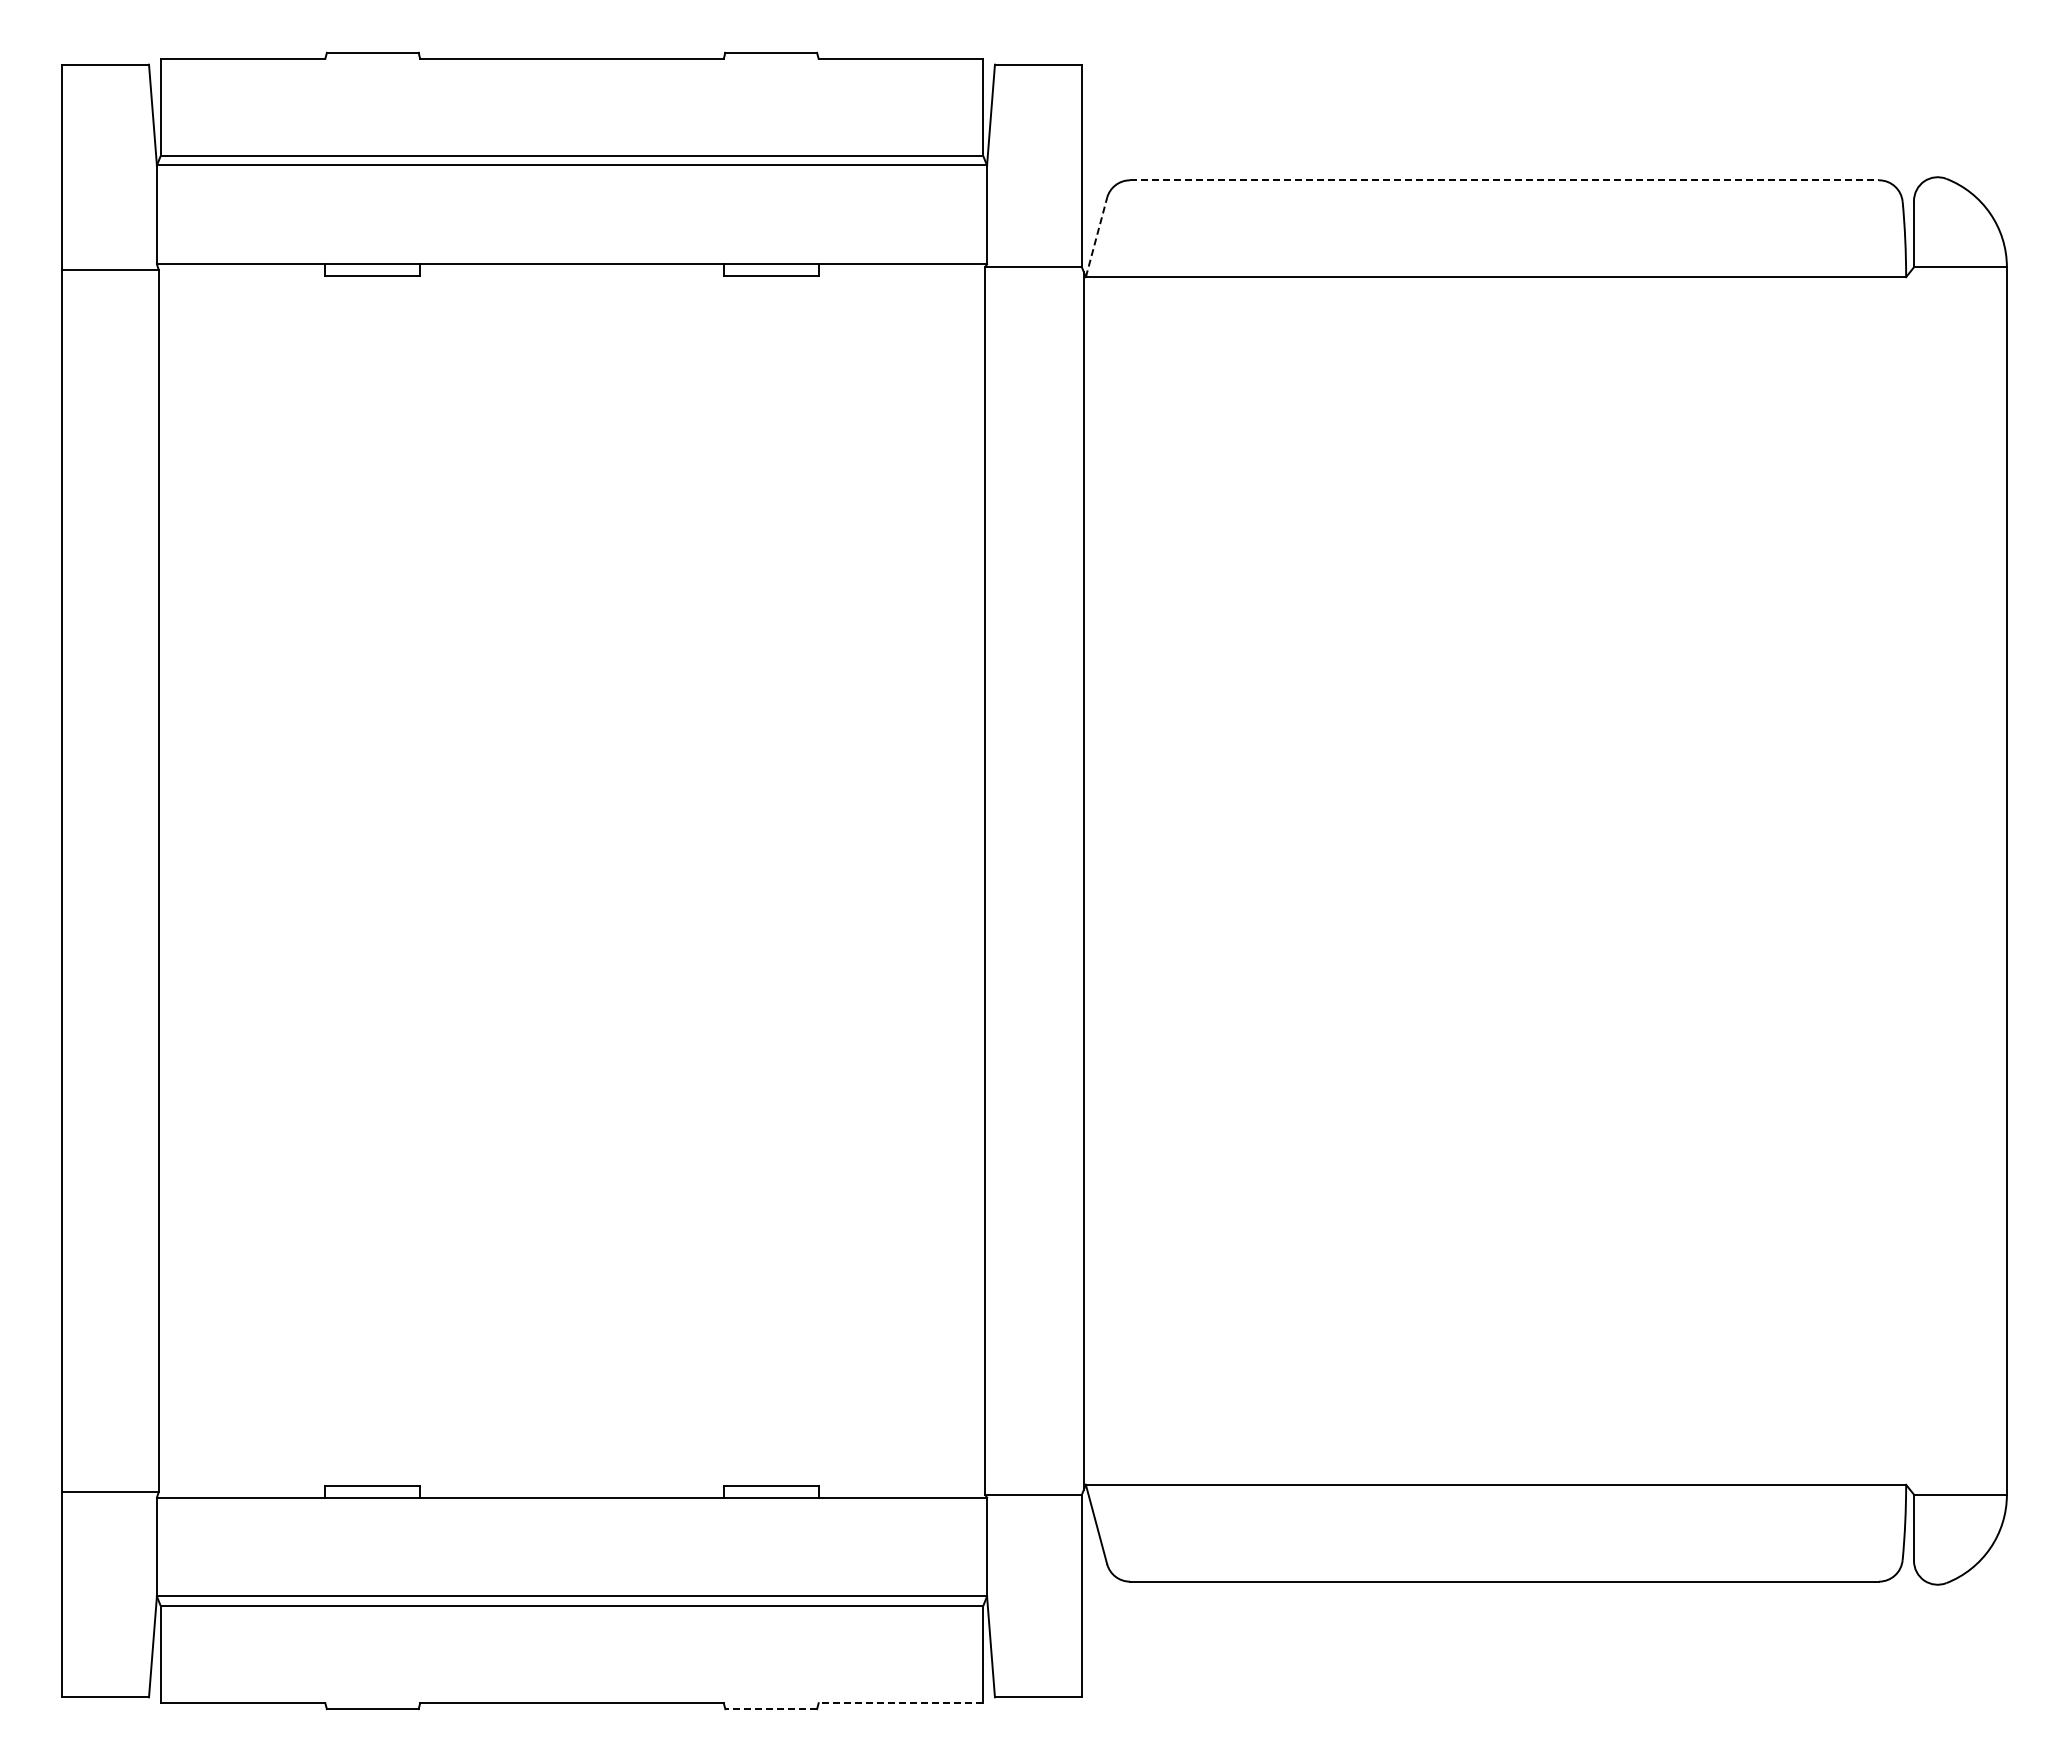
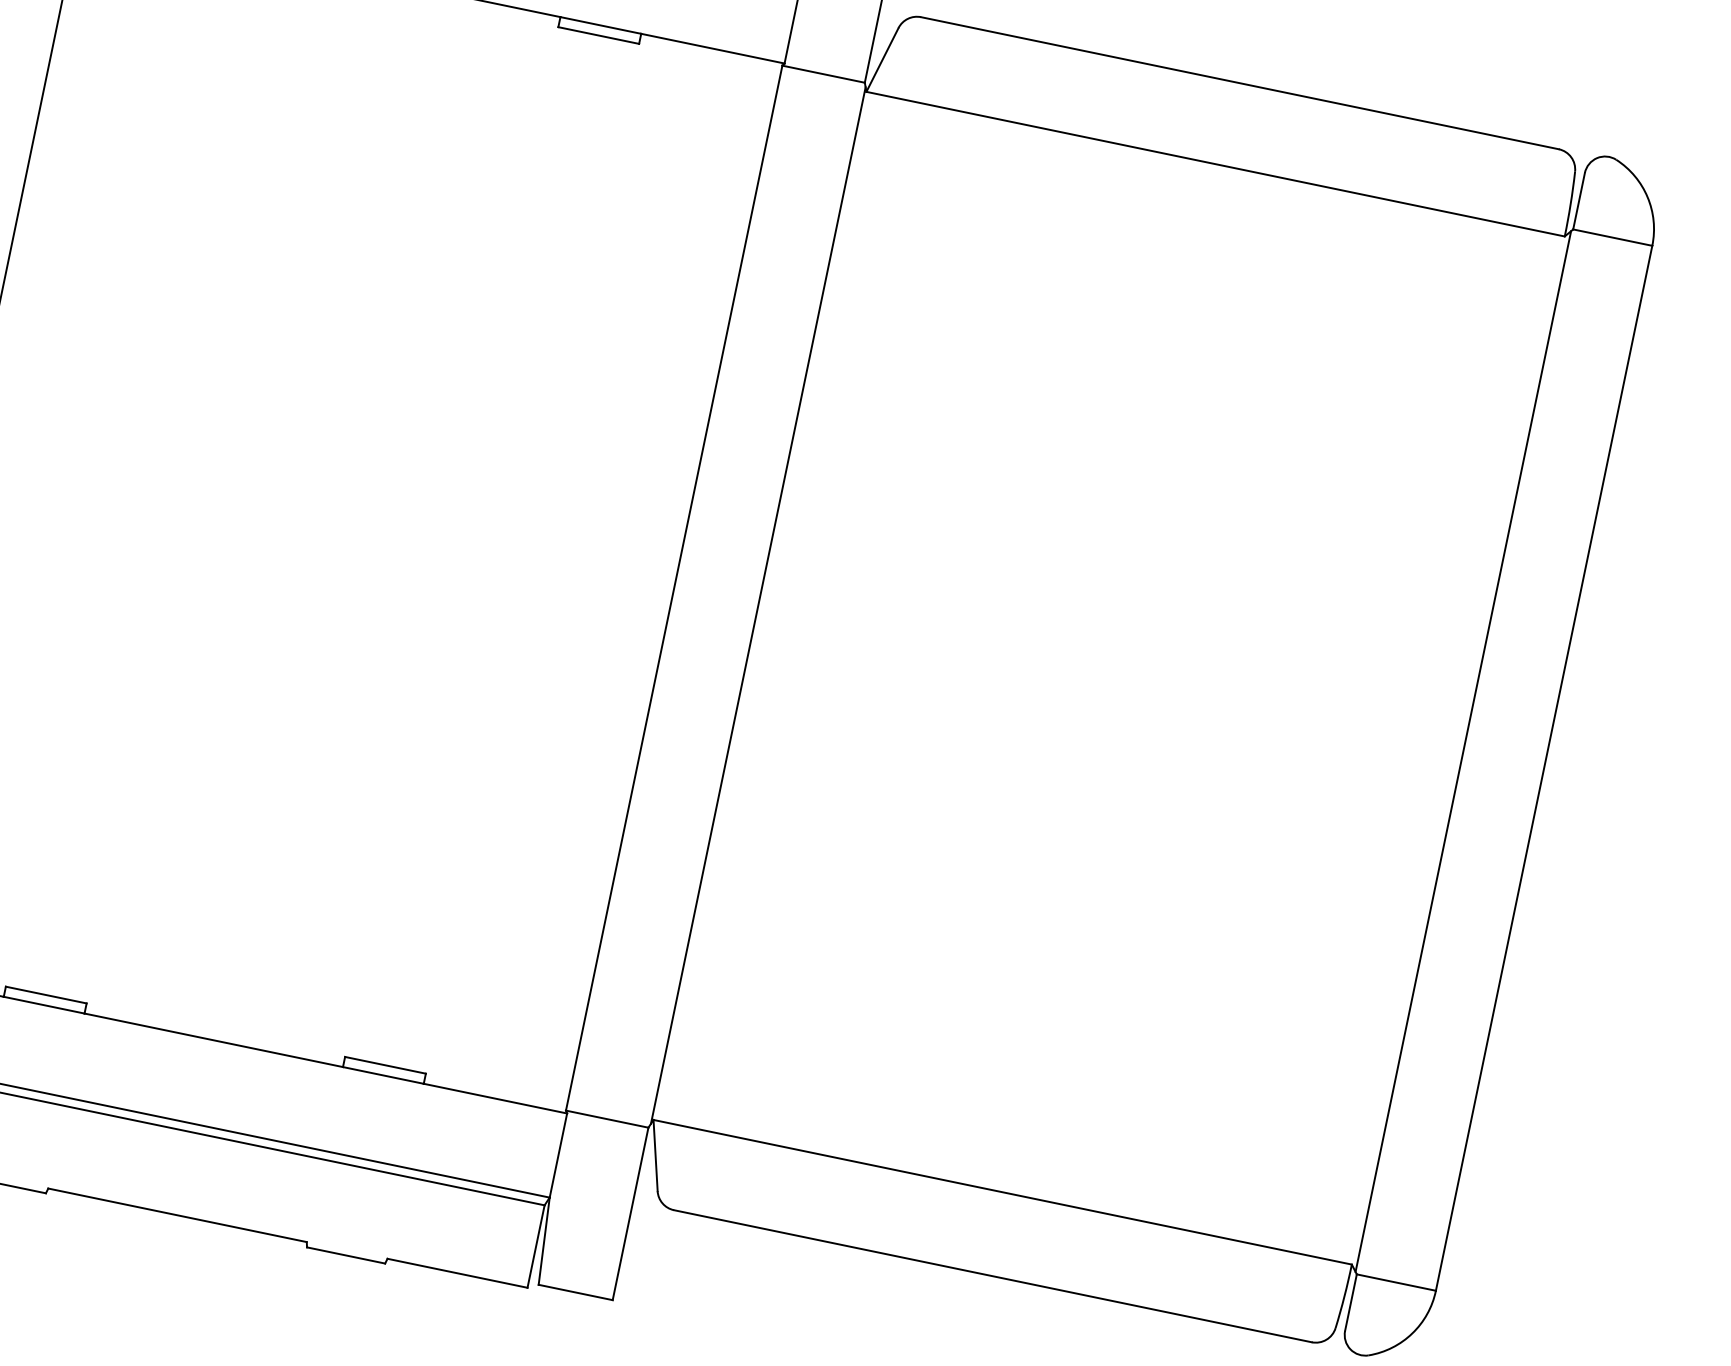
line: (1504, 180) -> (1239, 83), dashed -> solid
line: (1096, 237) -> (882, 59), dashed -> solid
line: (1912, 880) -> (1463, 751), added
line: (900, 1703) -> (457, 1273), dashed -> solid
line: (771, 1709) -> (346, 1255), dashed -> solid

